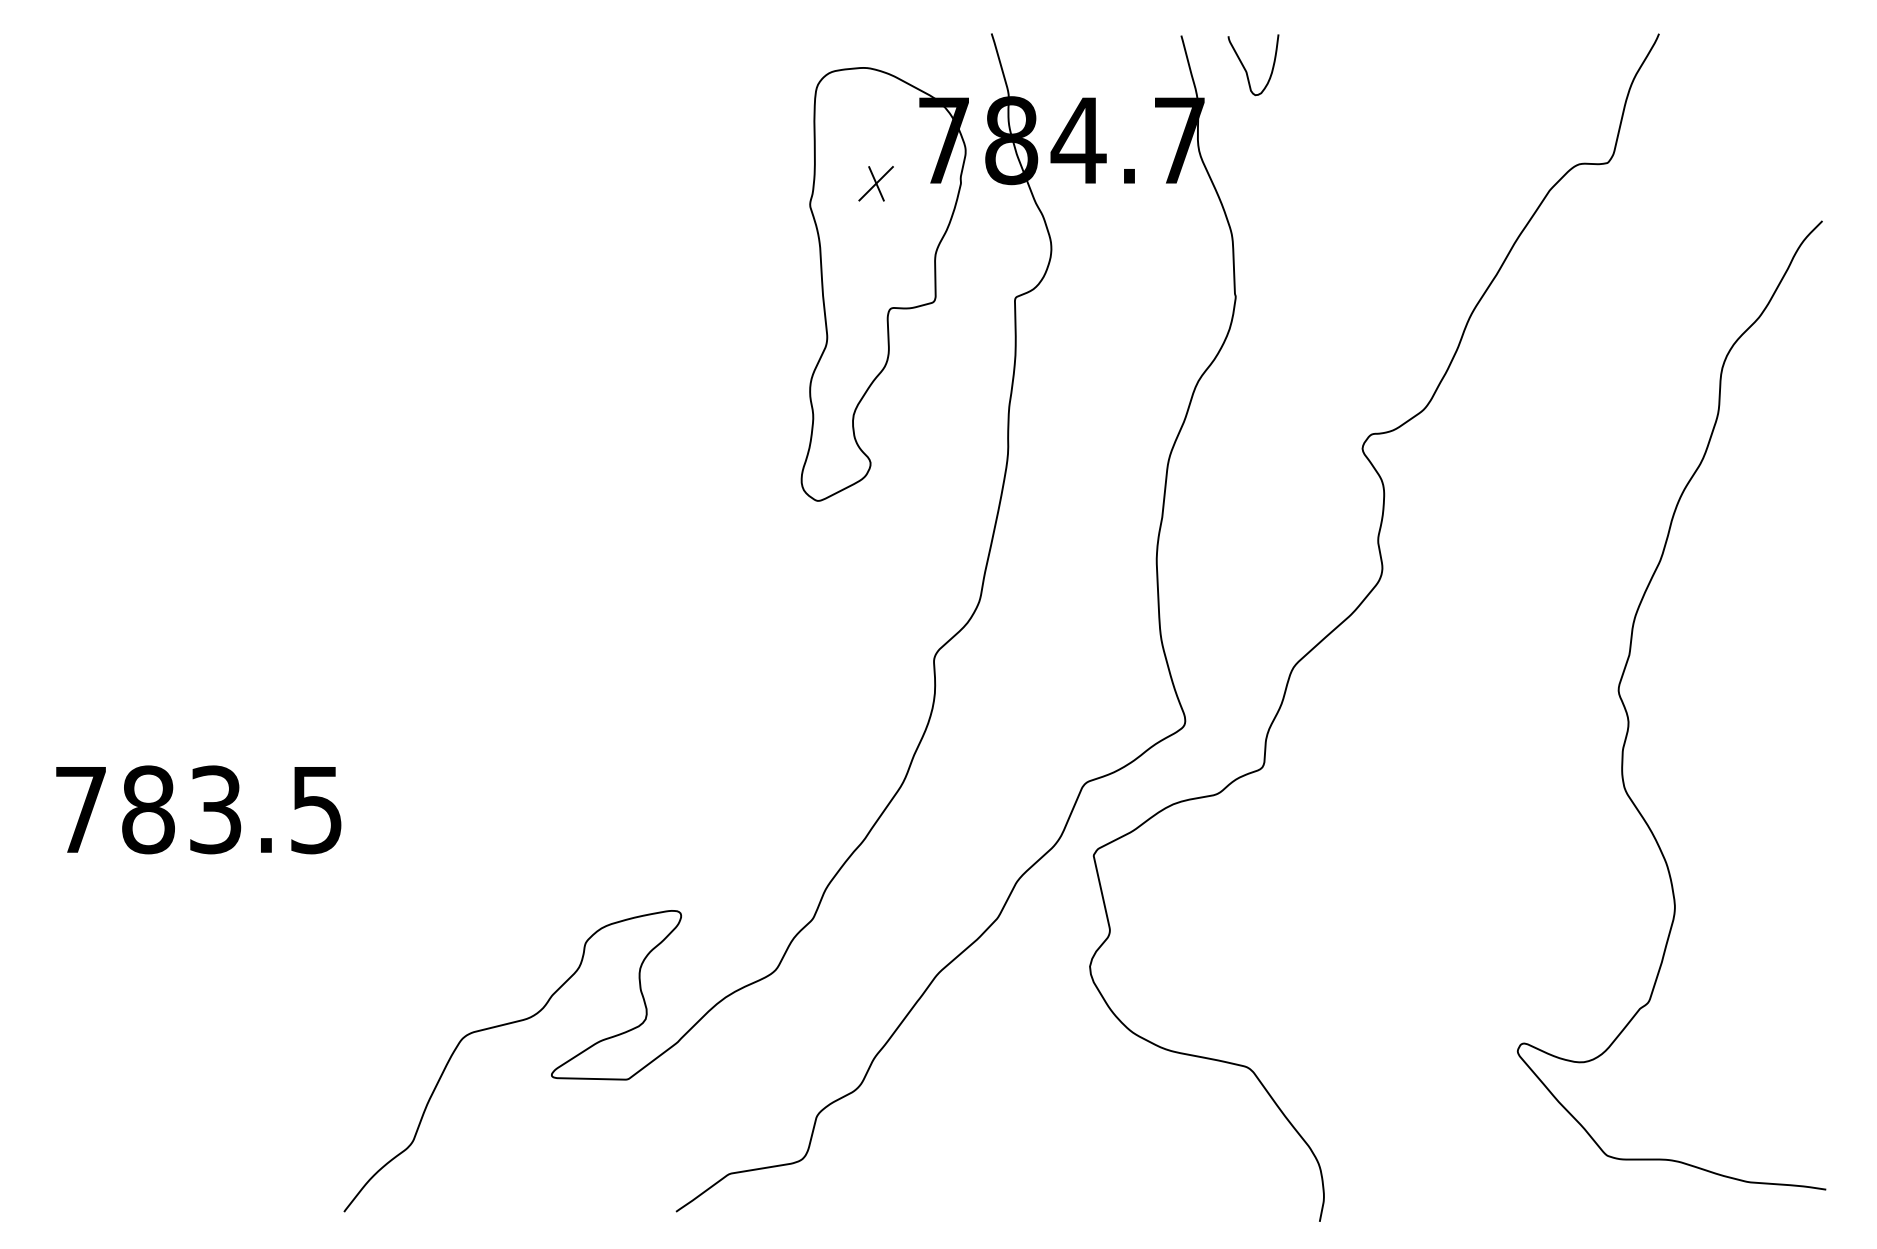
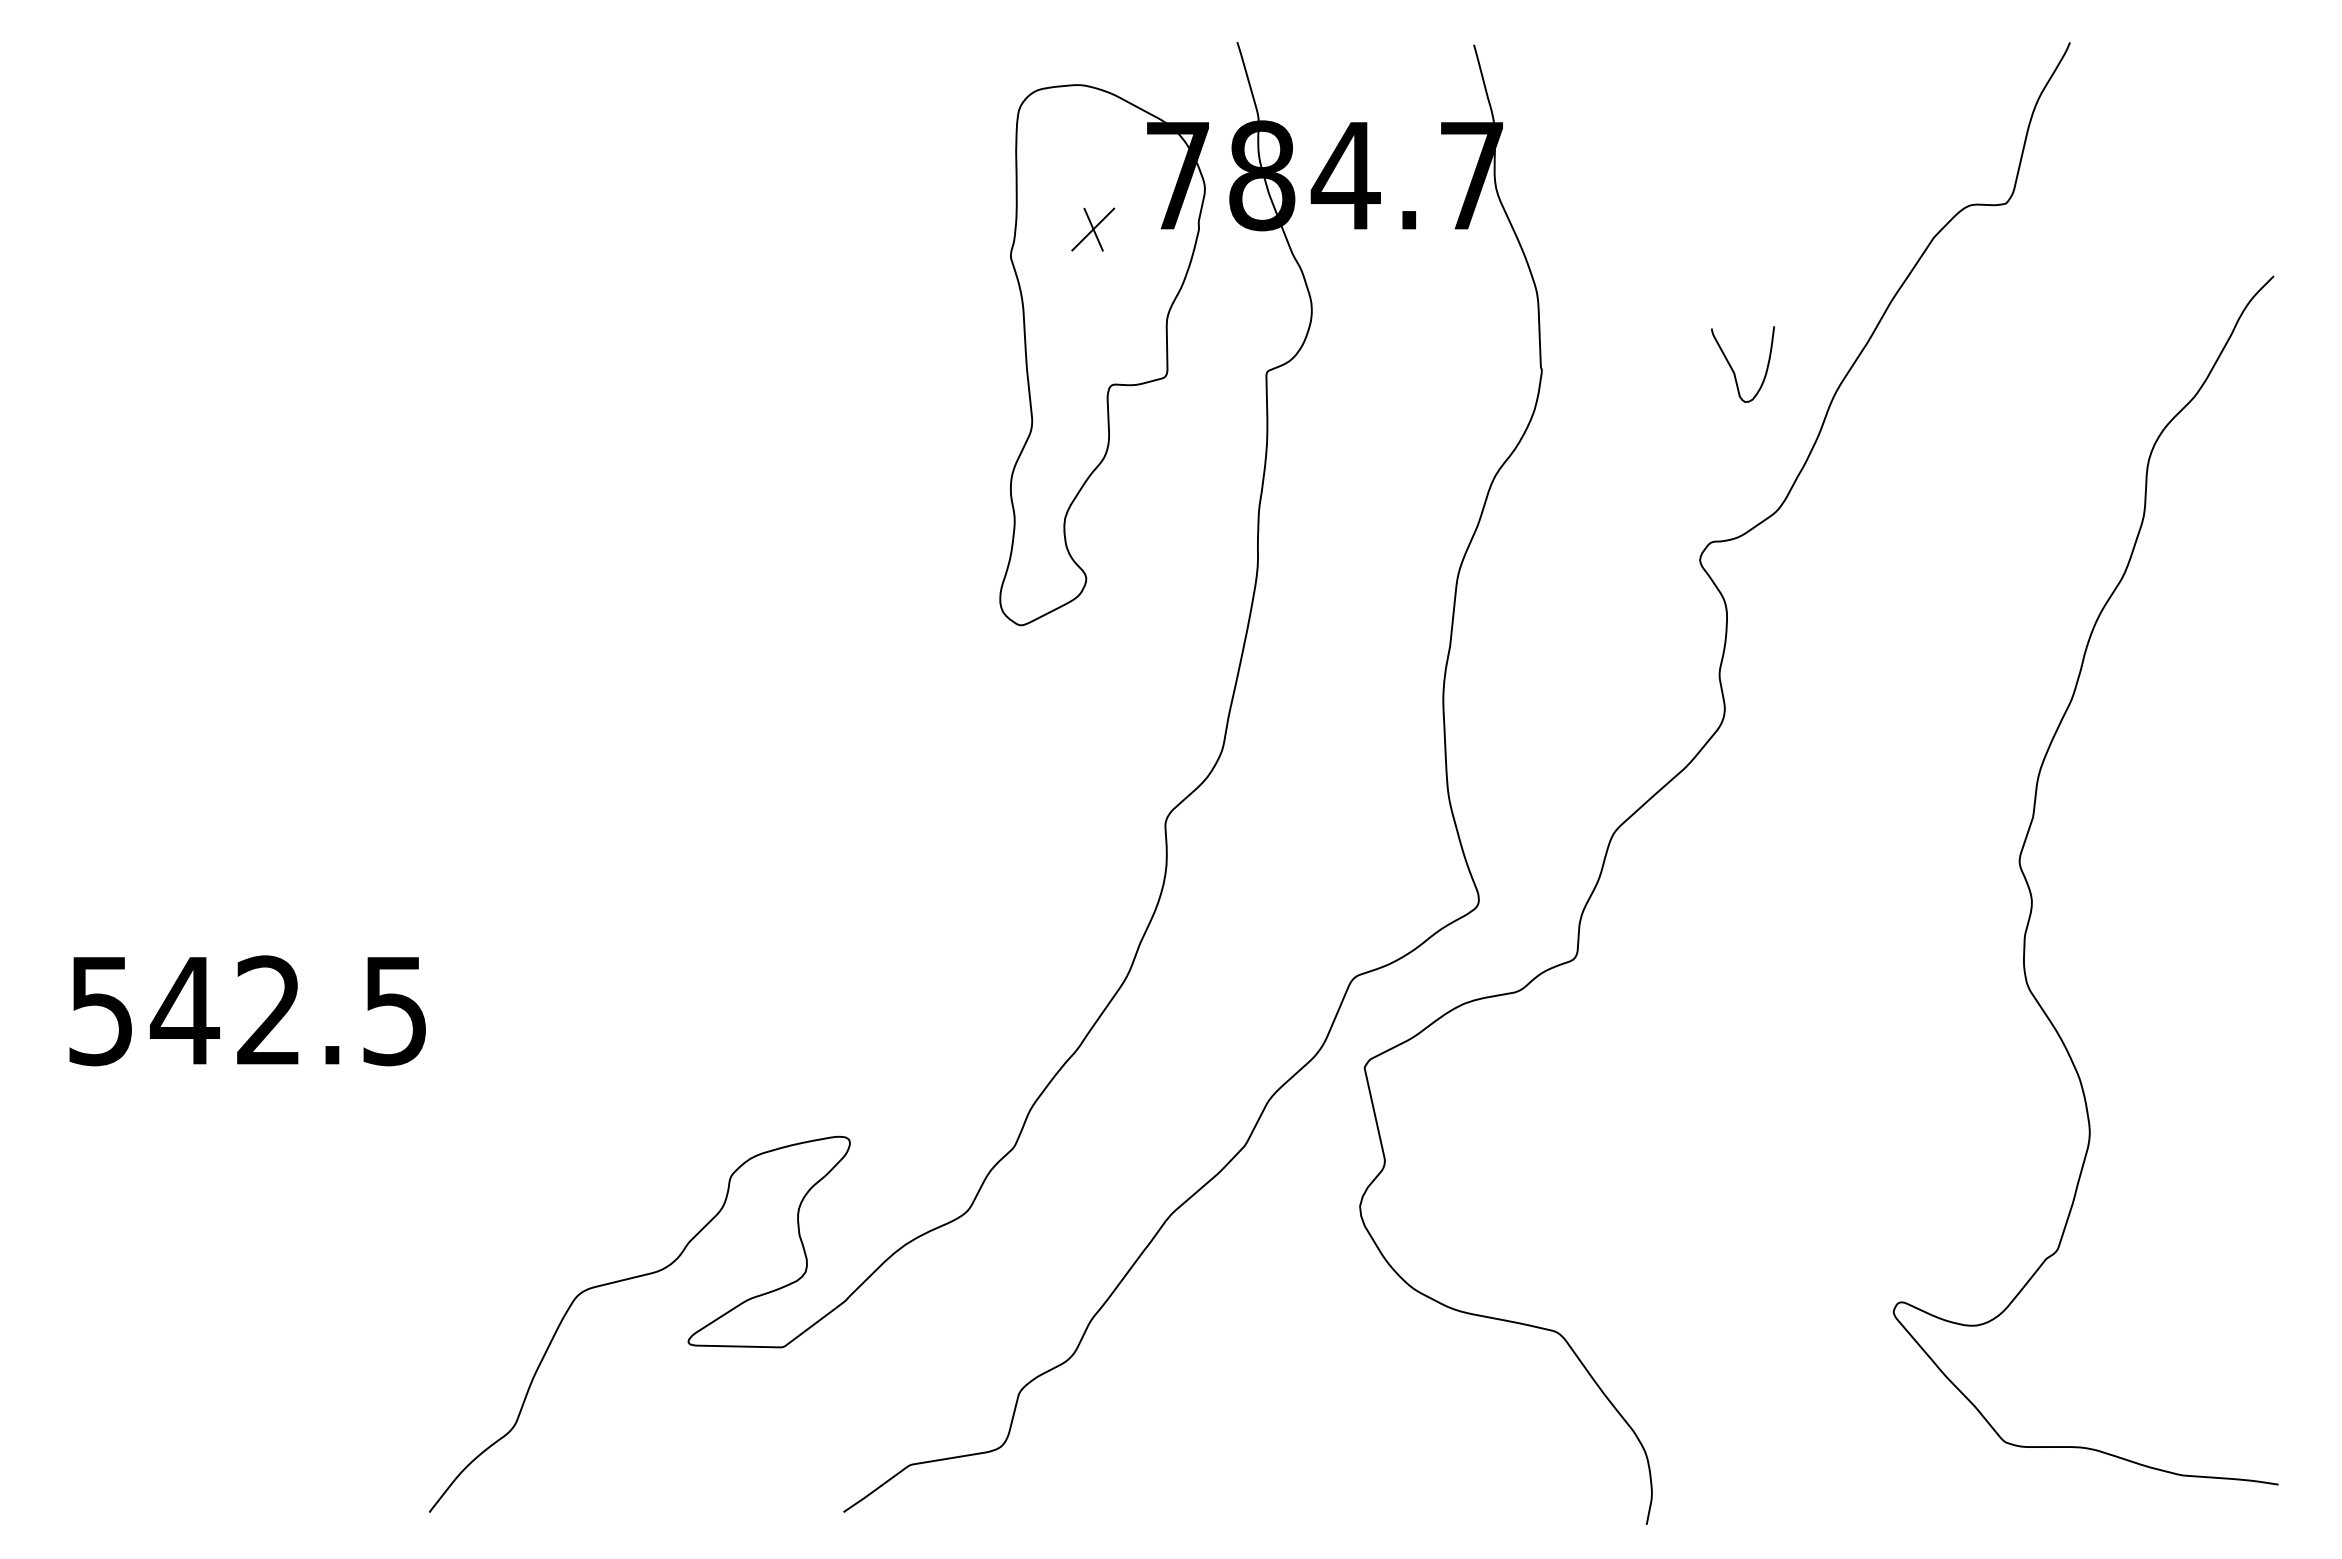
curve: (1245, 69) -> (1733, 369), moved
text: (147, 809) -> (184, 1010), 783.5 -> 542.5

